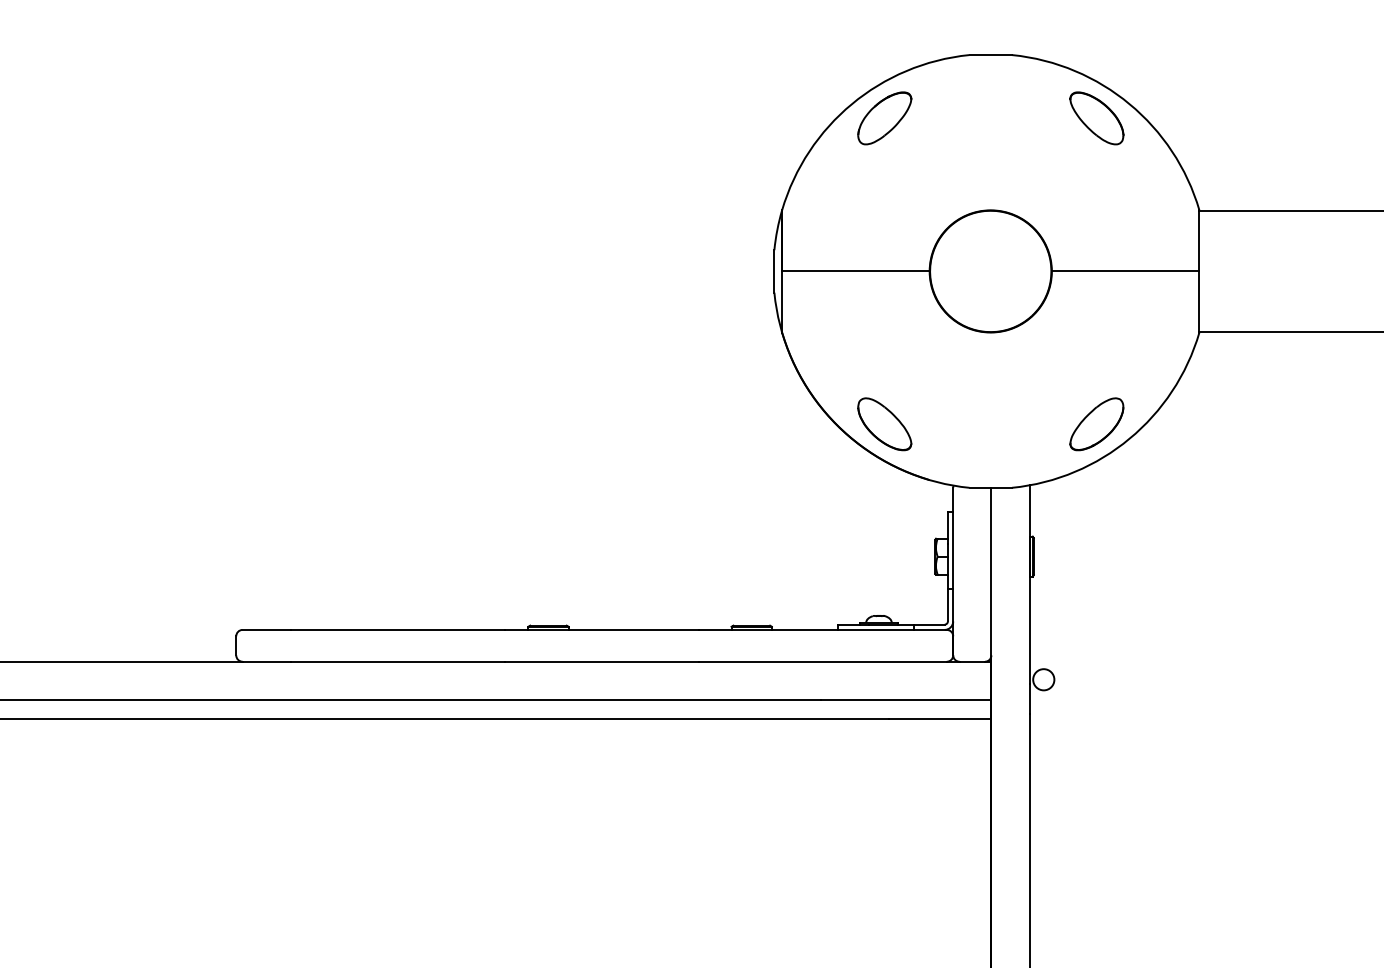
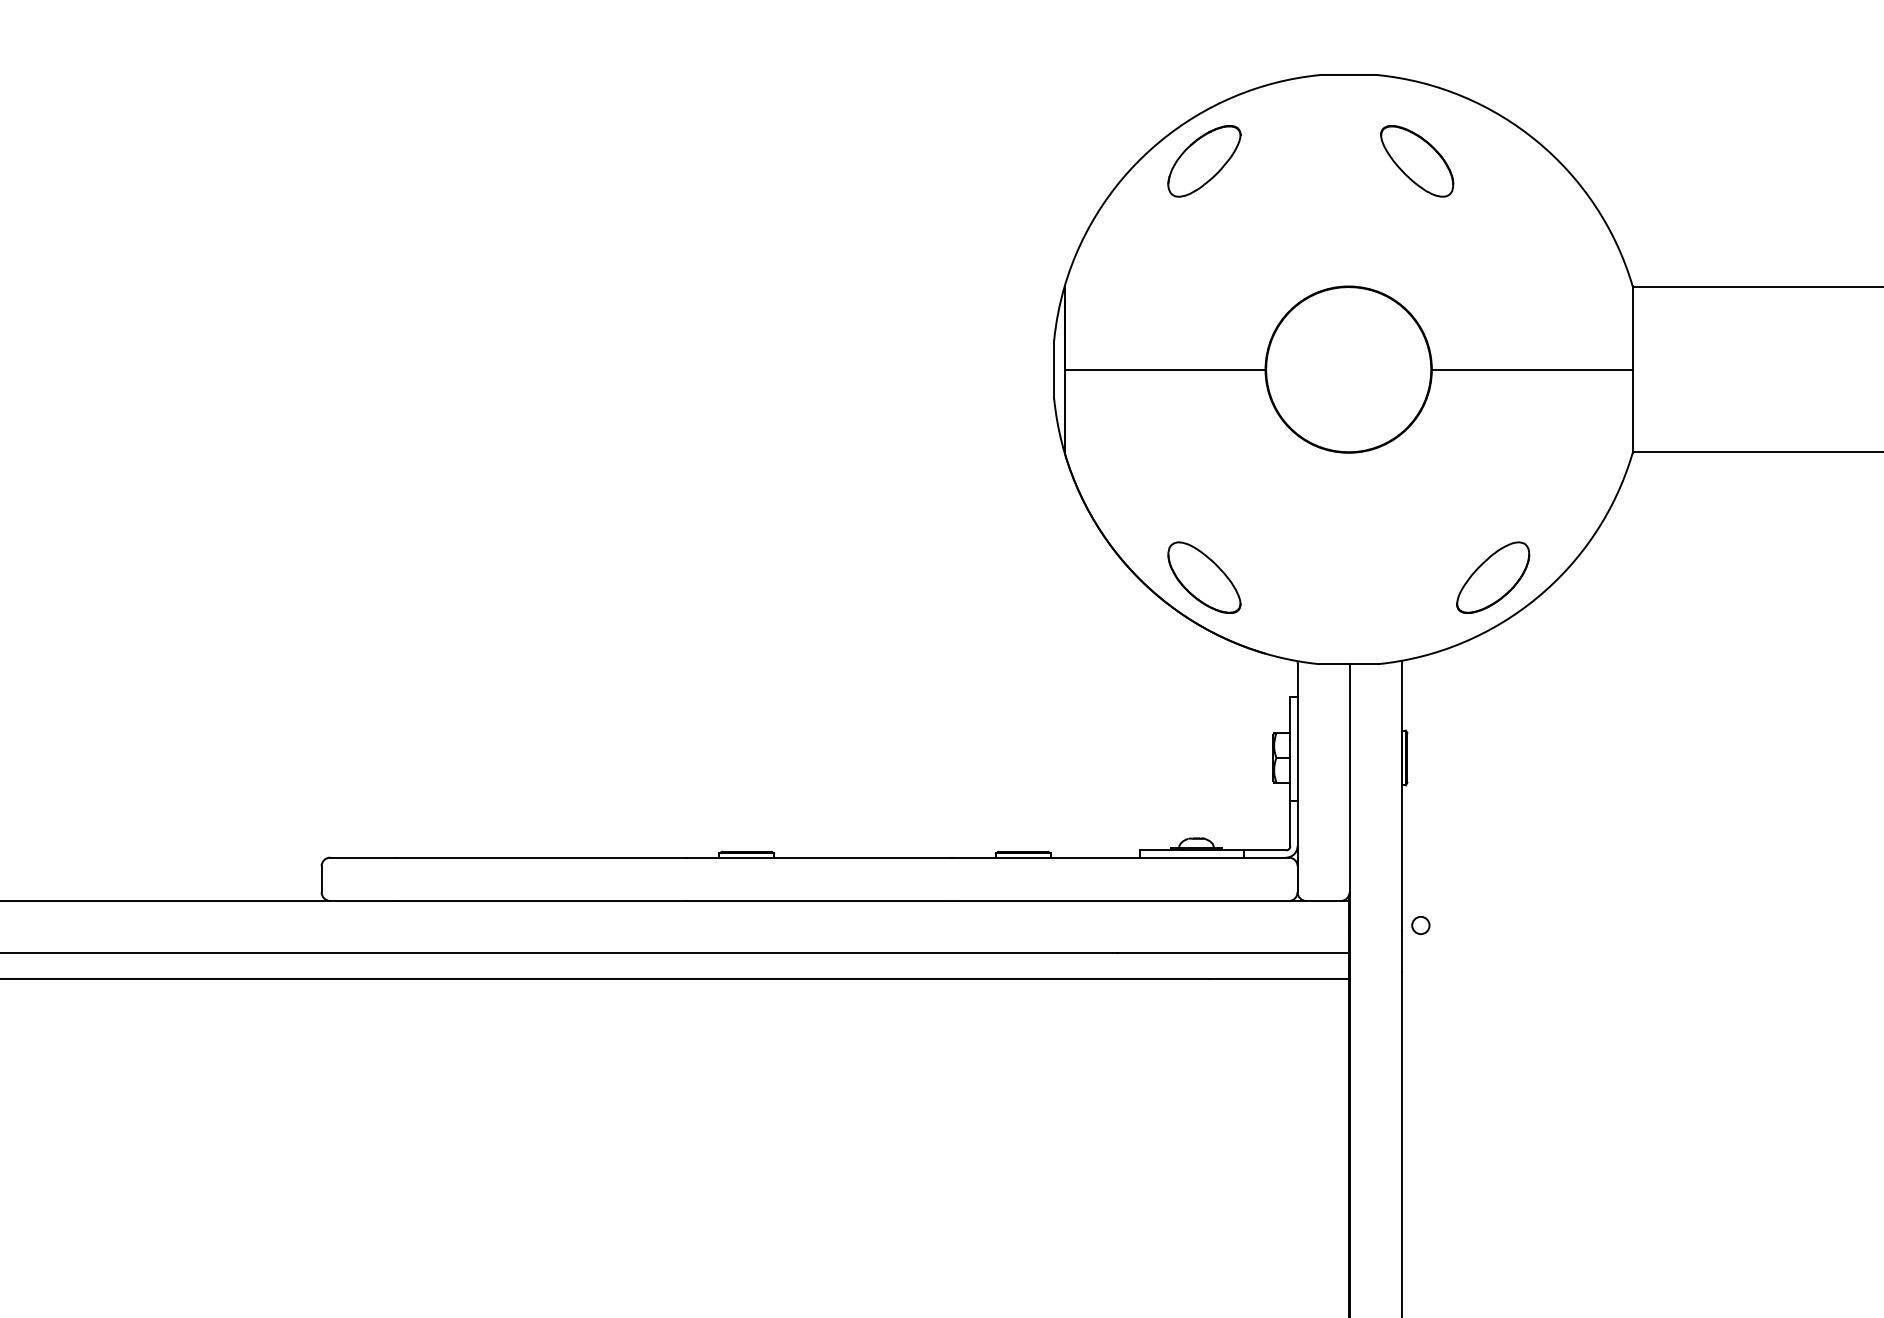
part: (1097, 118) -> (1417, 161), moved
circle: (1043, 679) -> (1420, 925), size x0.6

